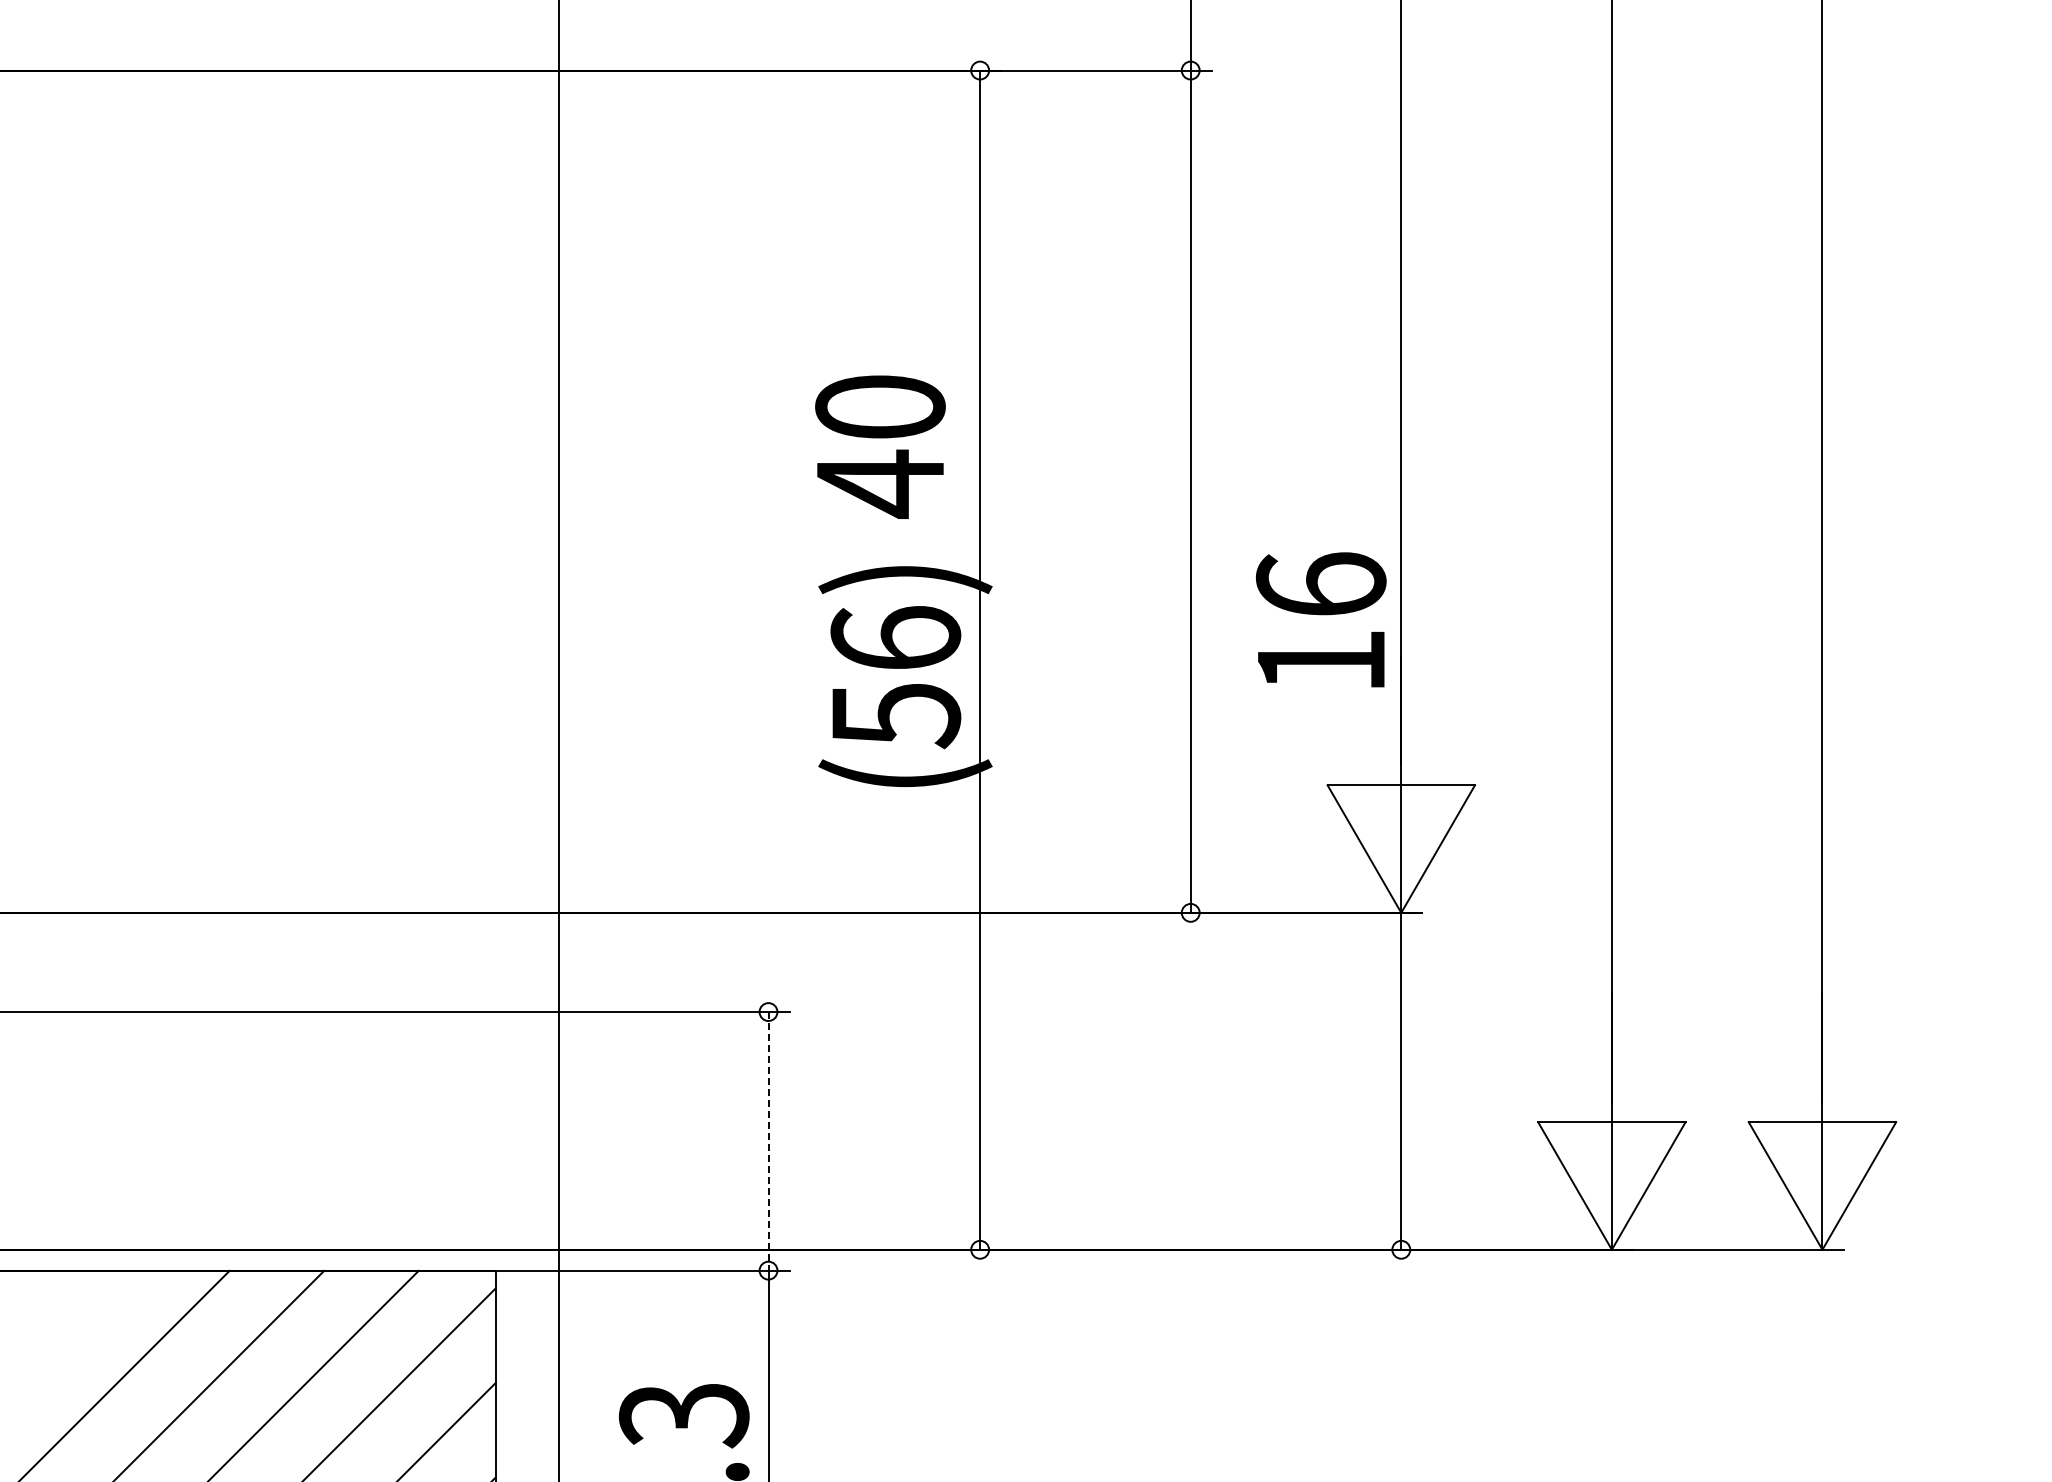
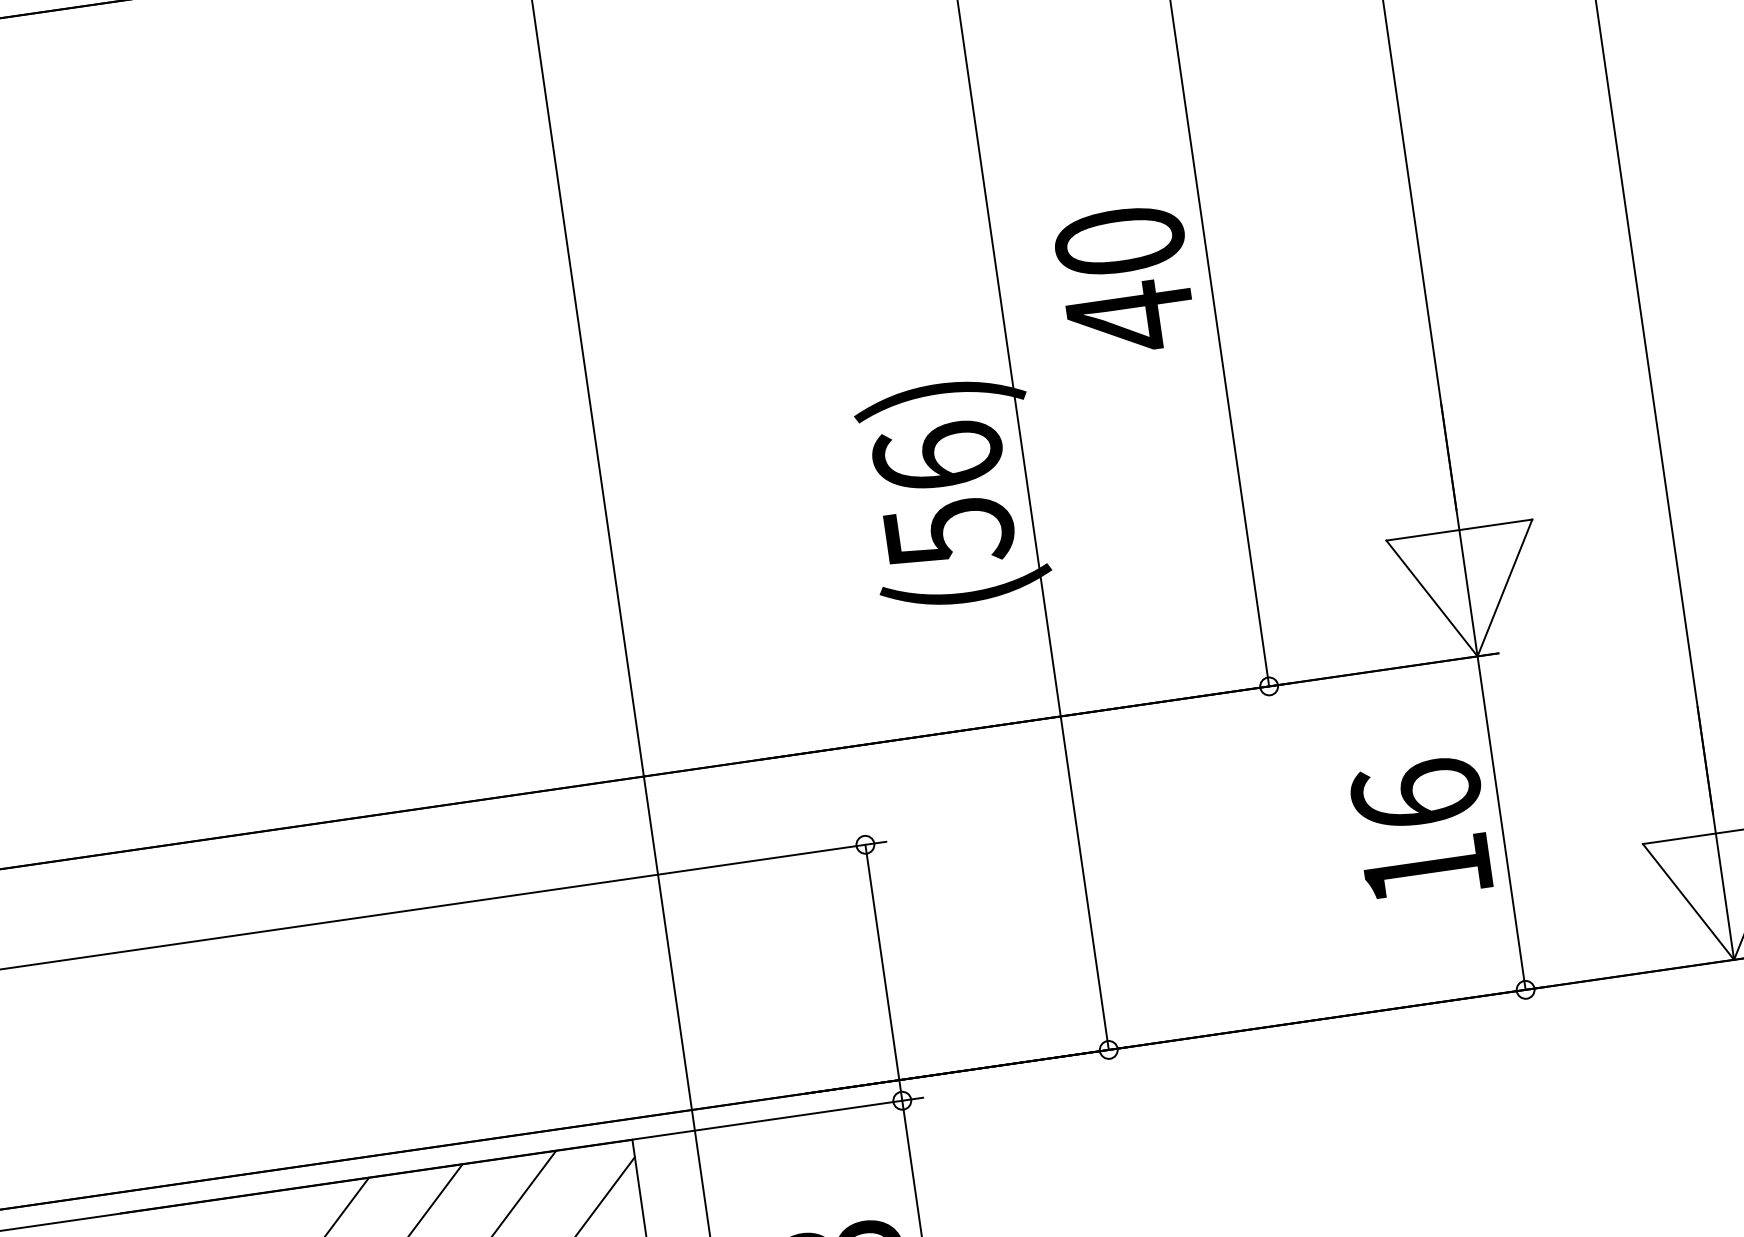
text: (880, 446) -> (1125, 280), moved
text: (1321, 619) -> (1421, 828), moved
line: (768, 1141) -> (883, 972), dashed -> solid

